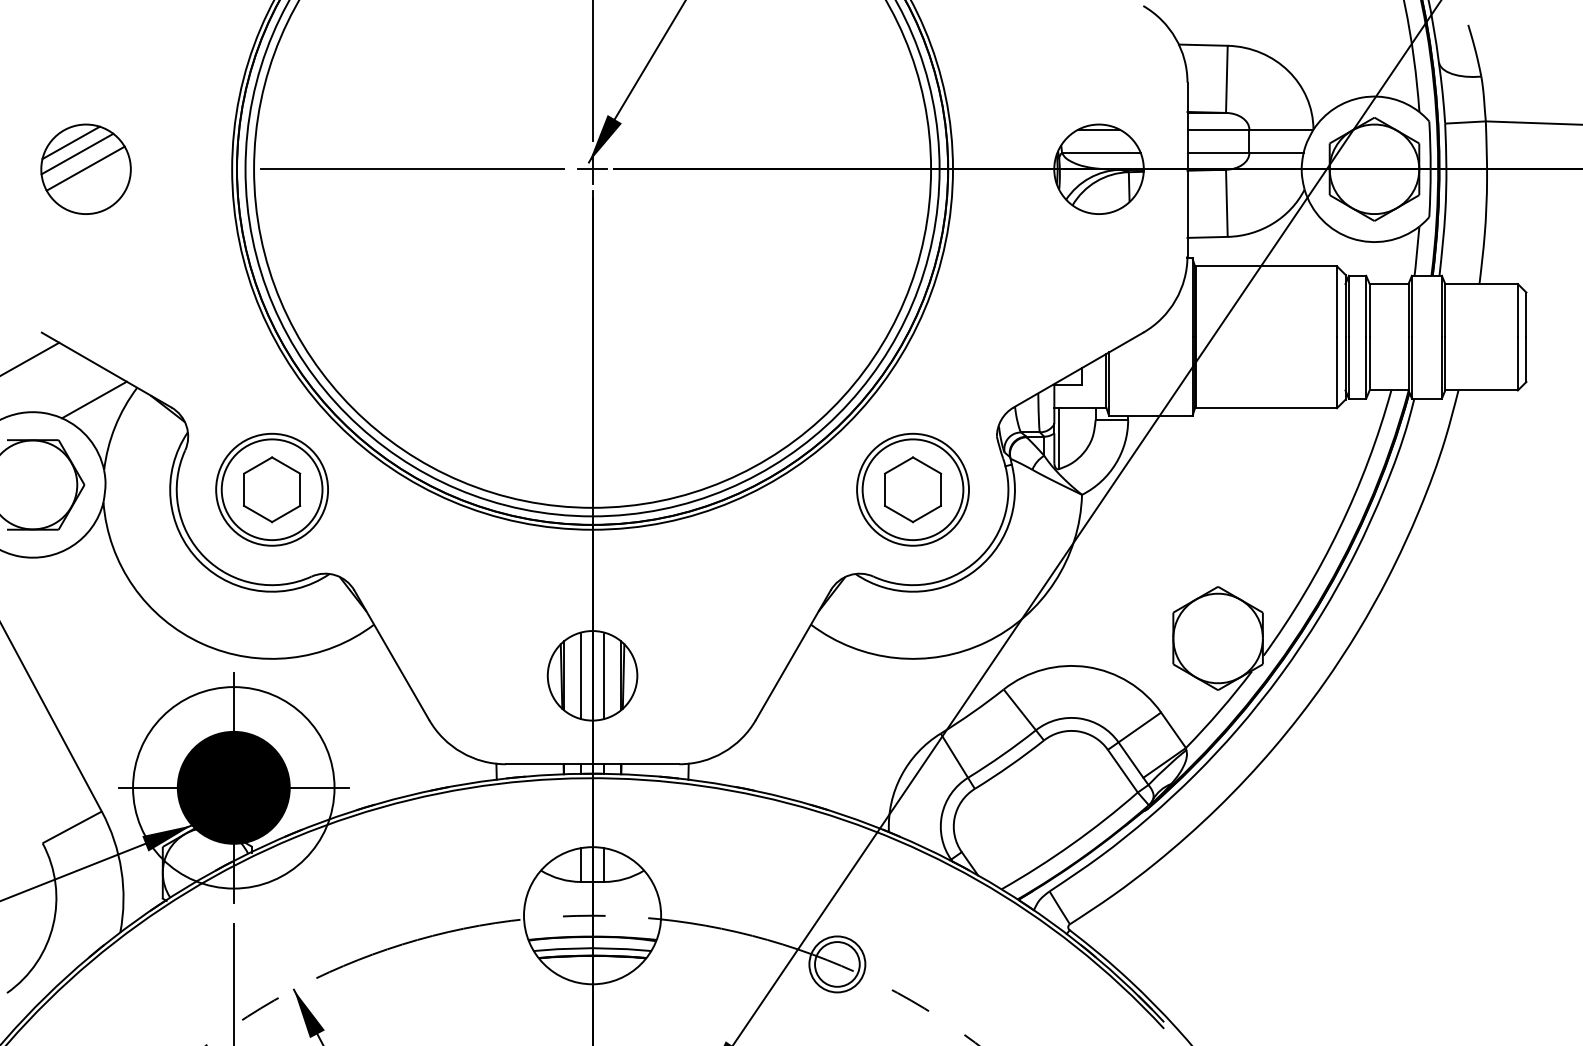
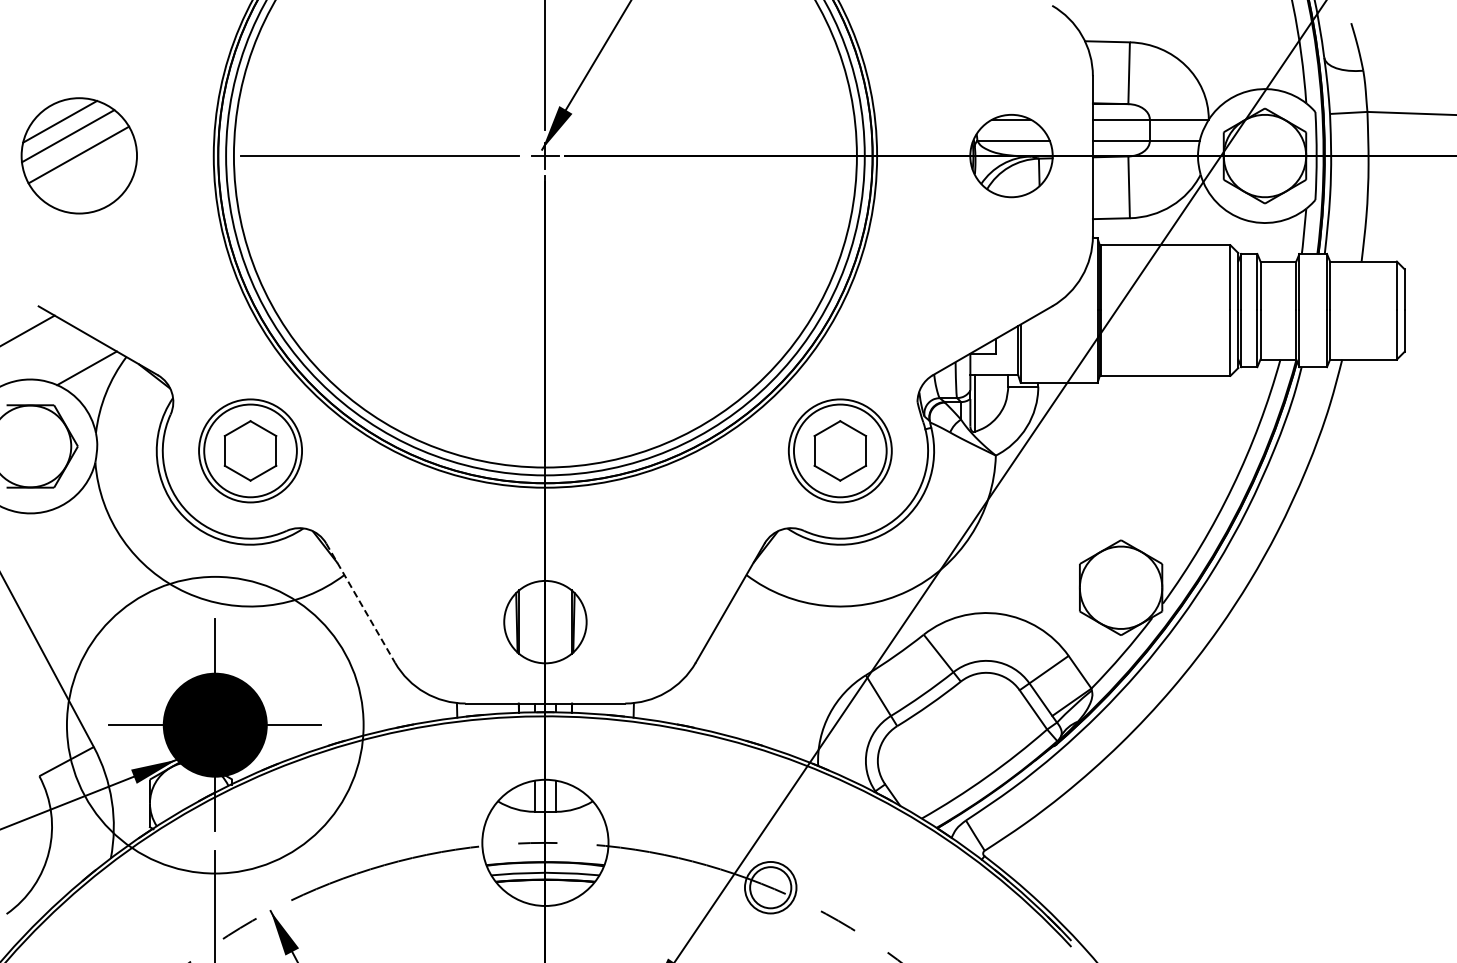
part: (86, 169) -> (79, 156), size x1.4
line: (391, 655) -> (360, 603), solid -> dashed
line: (580, 675) -> (534, 621), removed
line: (604, 675) -> (556, 621), removed
circle: (234, 787) -> (215, 724), size x1.6

